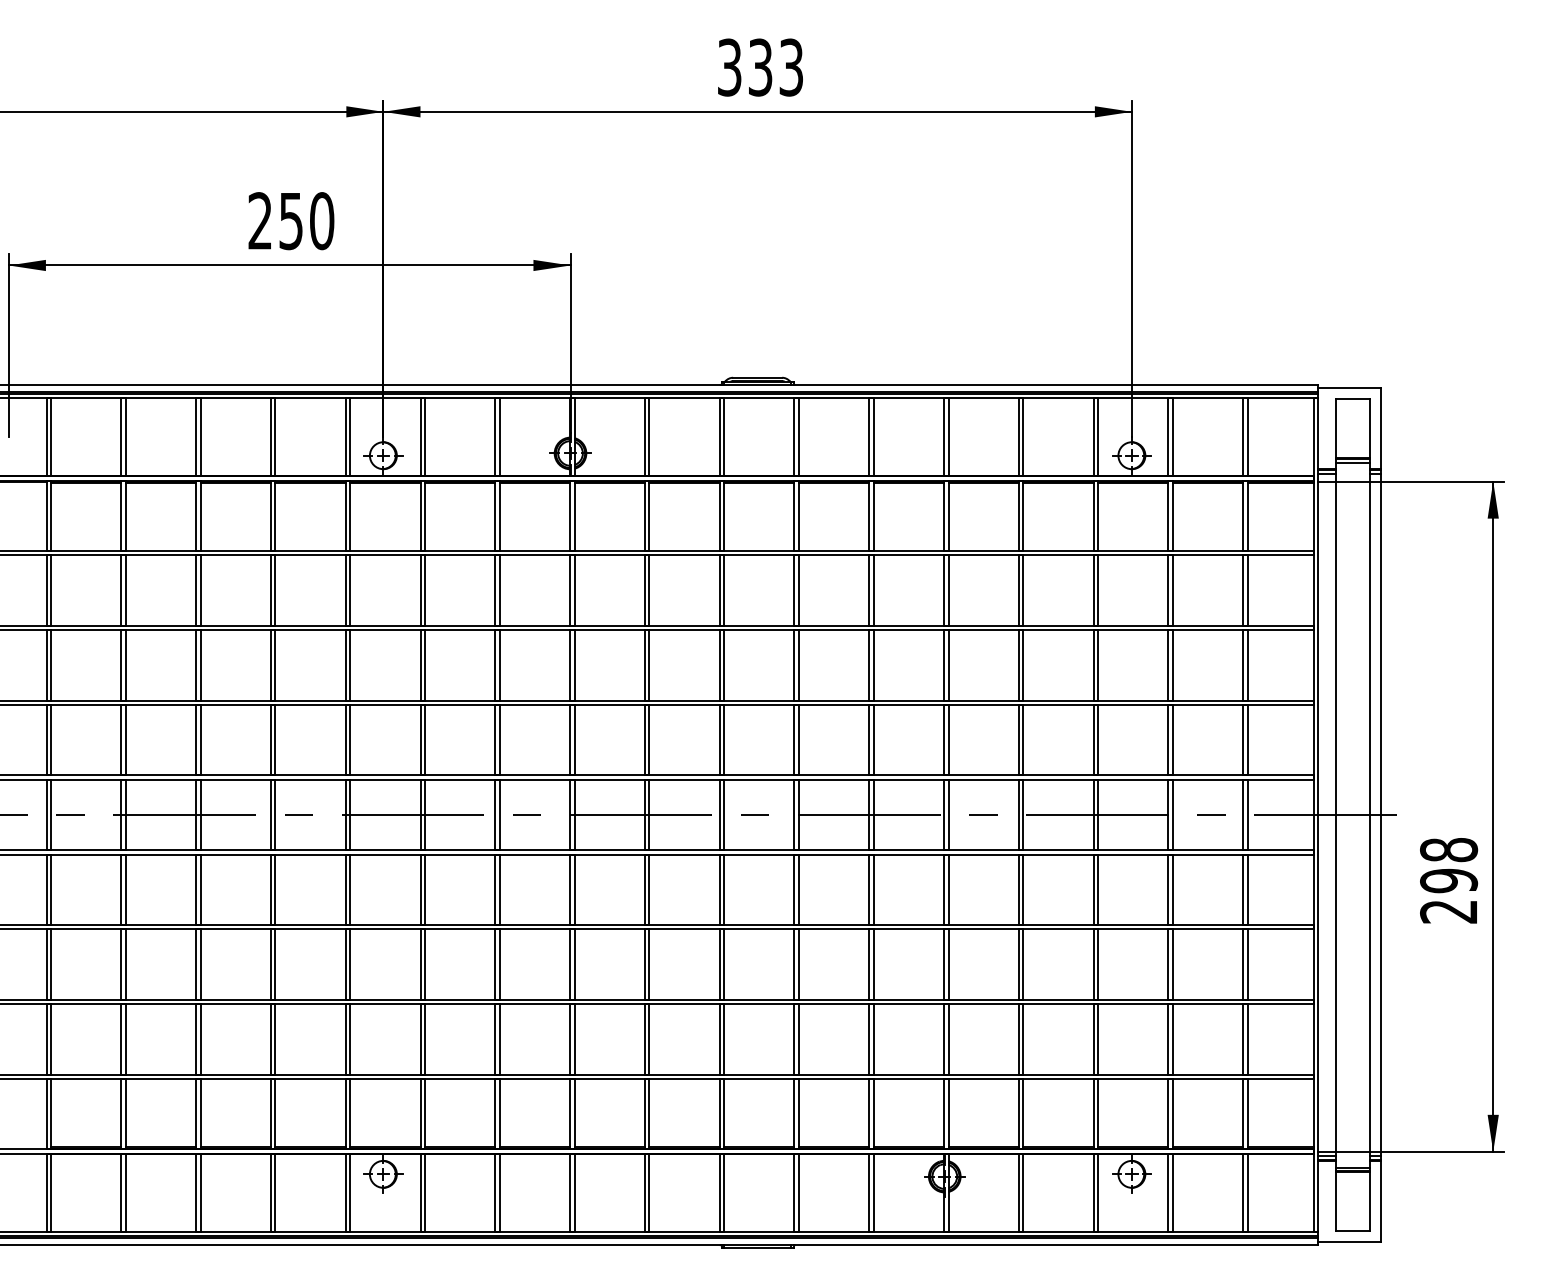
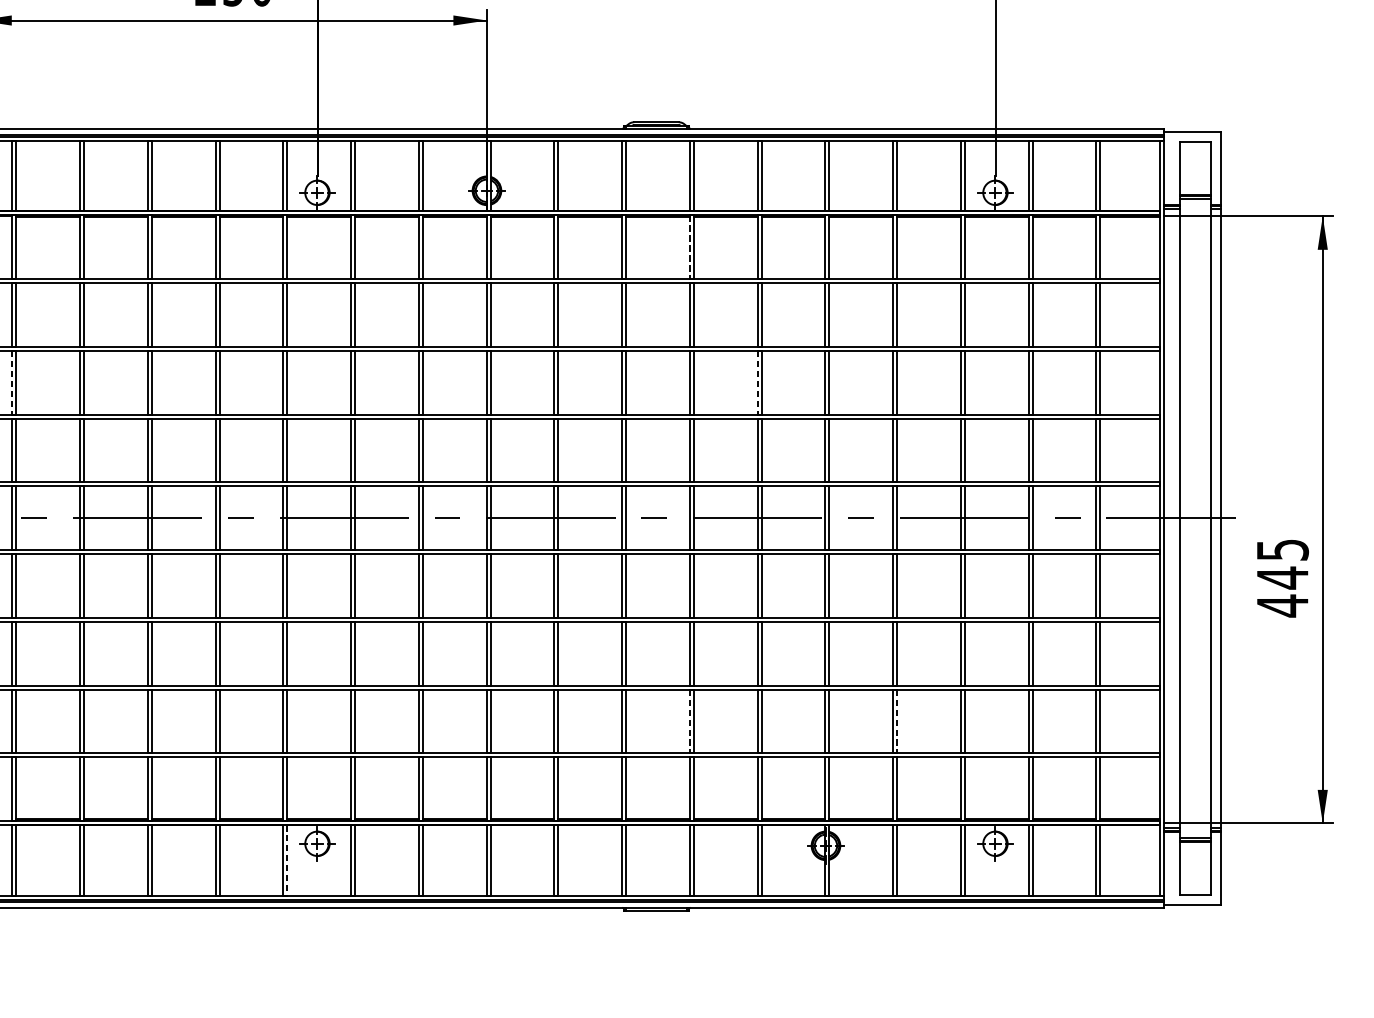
line: (794, 516) -> (689, 247), solid -> dashed
line: (46, 665) -> (12, 382), solid -> dashed
line: (869, 665) -> (757, 382), solid -> dashed
text: (1449, 881) -> (1283, 578), 298 -> 445
line: (794, 1039) -> (689, 721), solid -> dashed
line: (1023, 1039) -> (897, 721), solid -> dashed
line: (350, 1192) -> (287, 860), solid -> dashed

